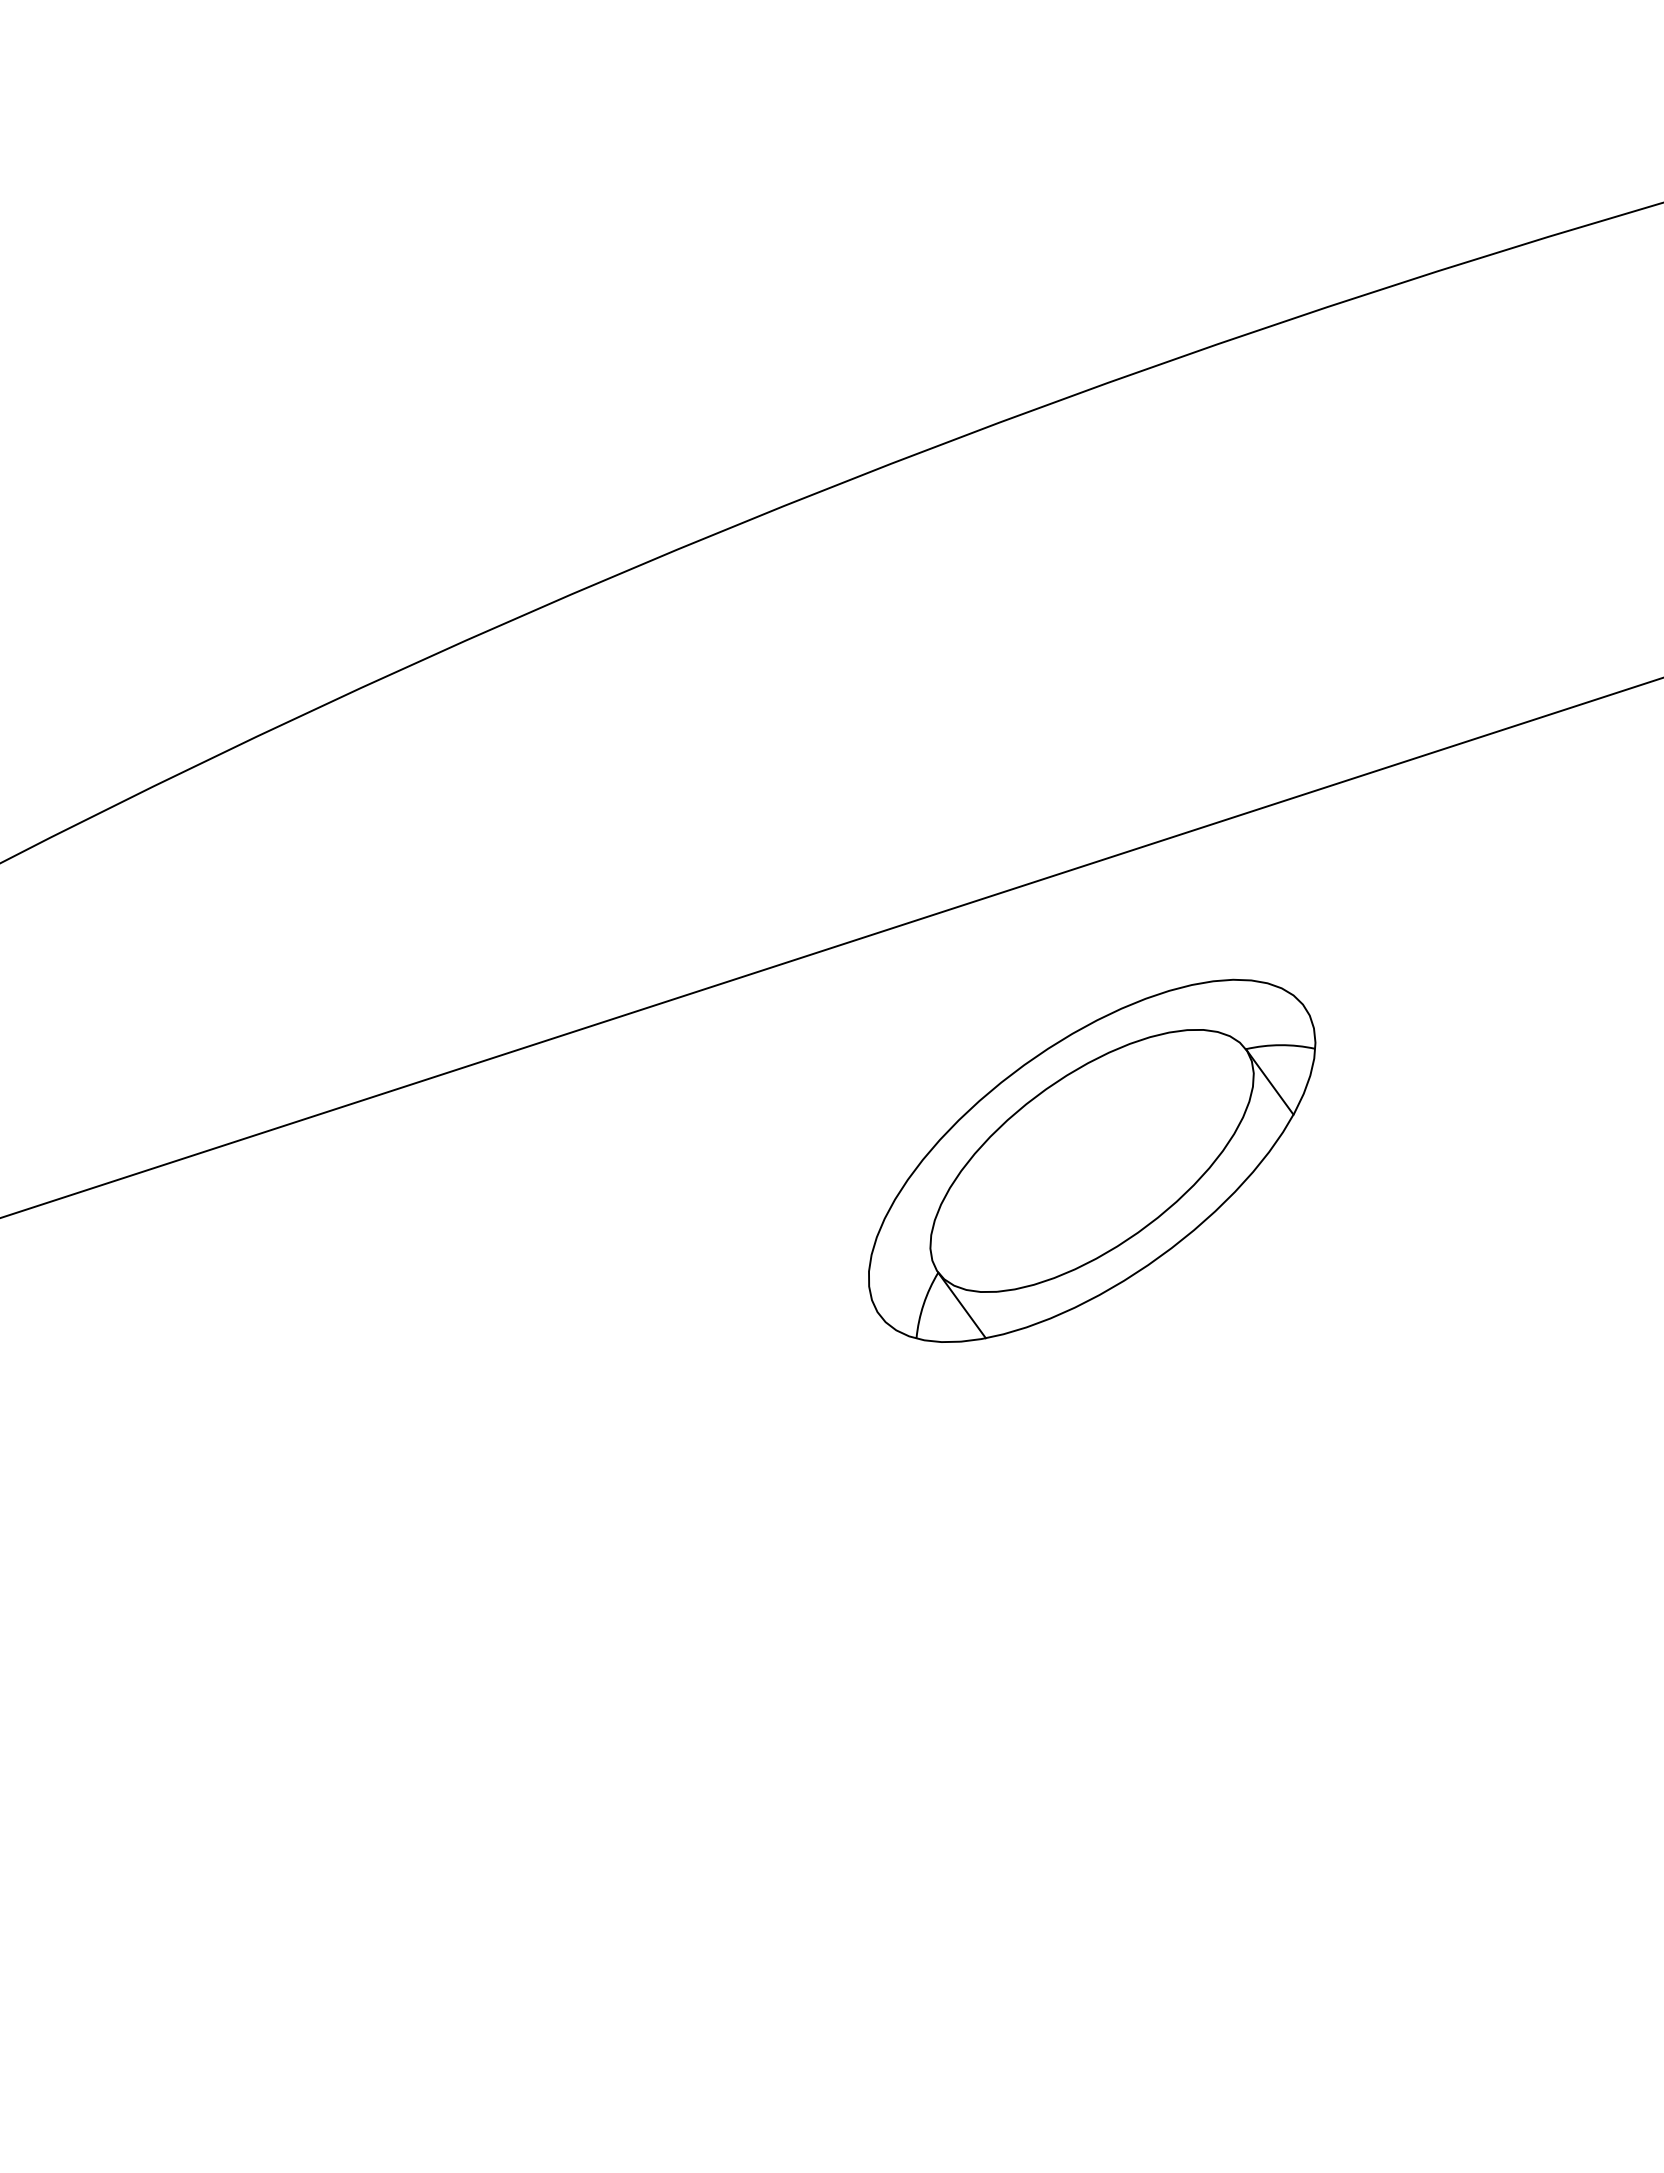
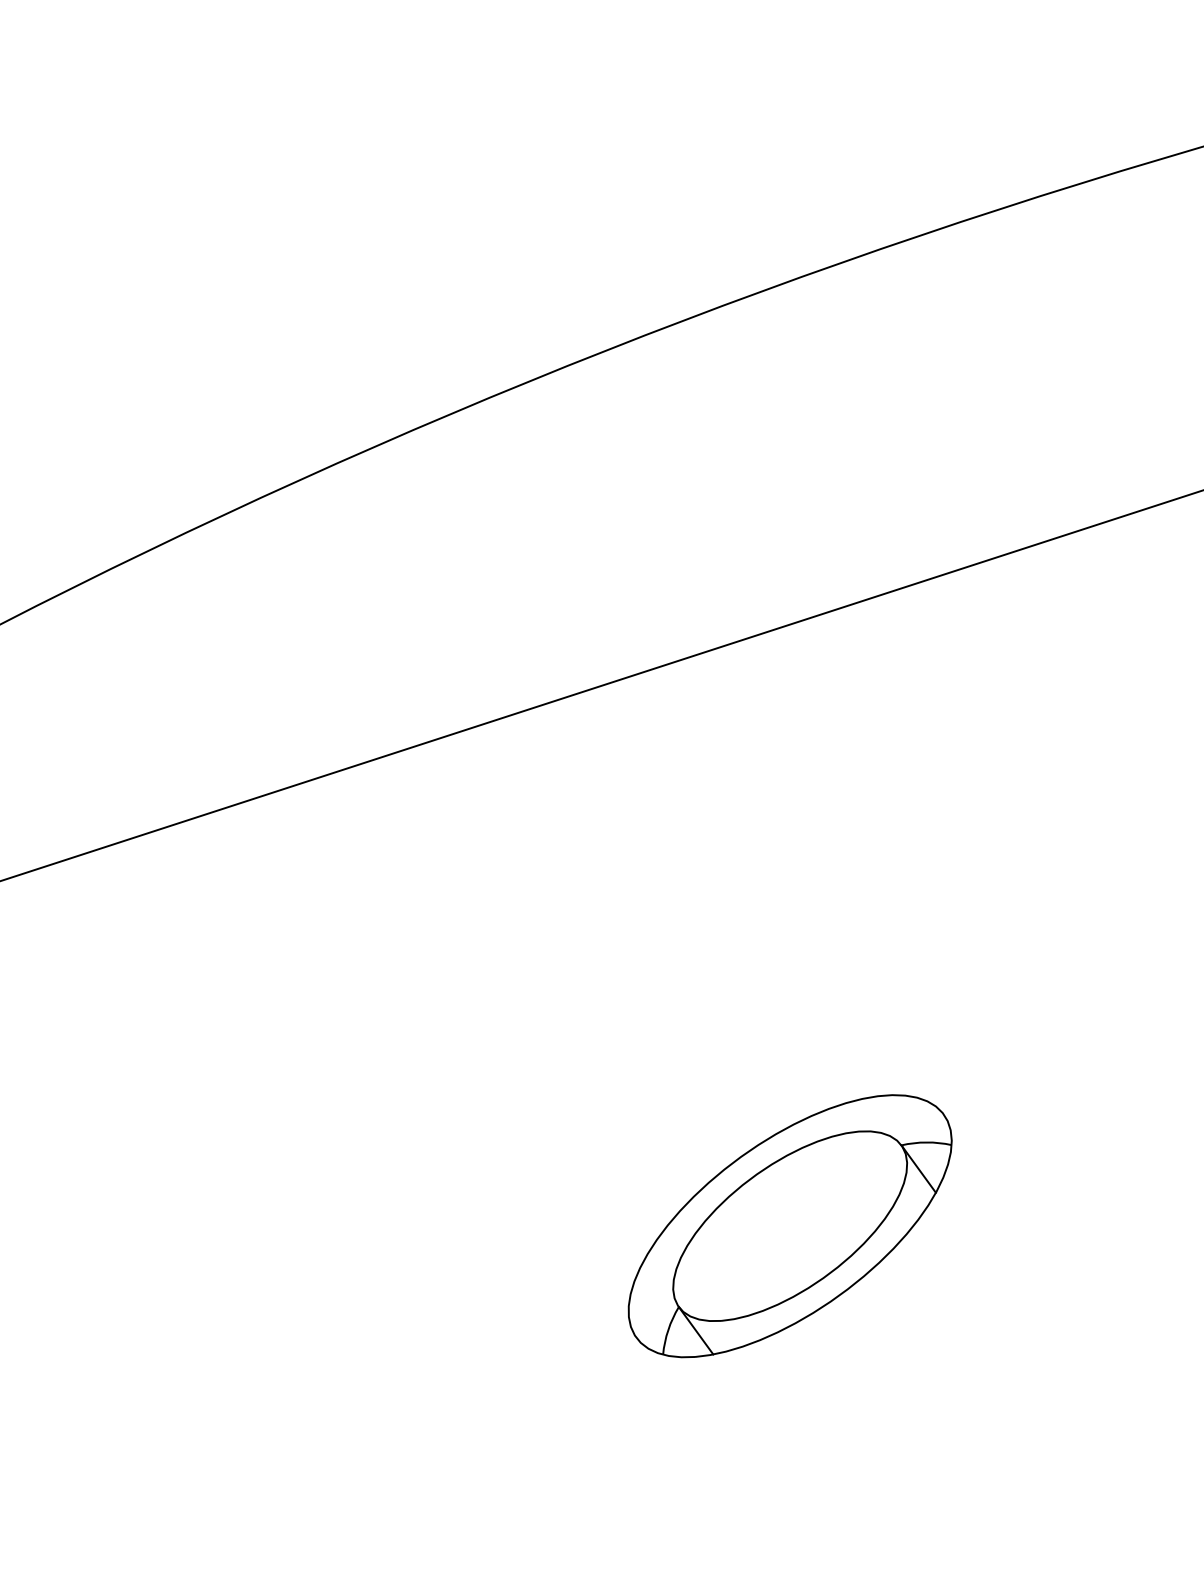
part: (1092, 1160) -> (790, 1225), moved

